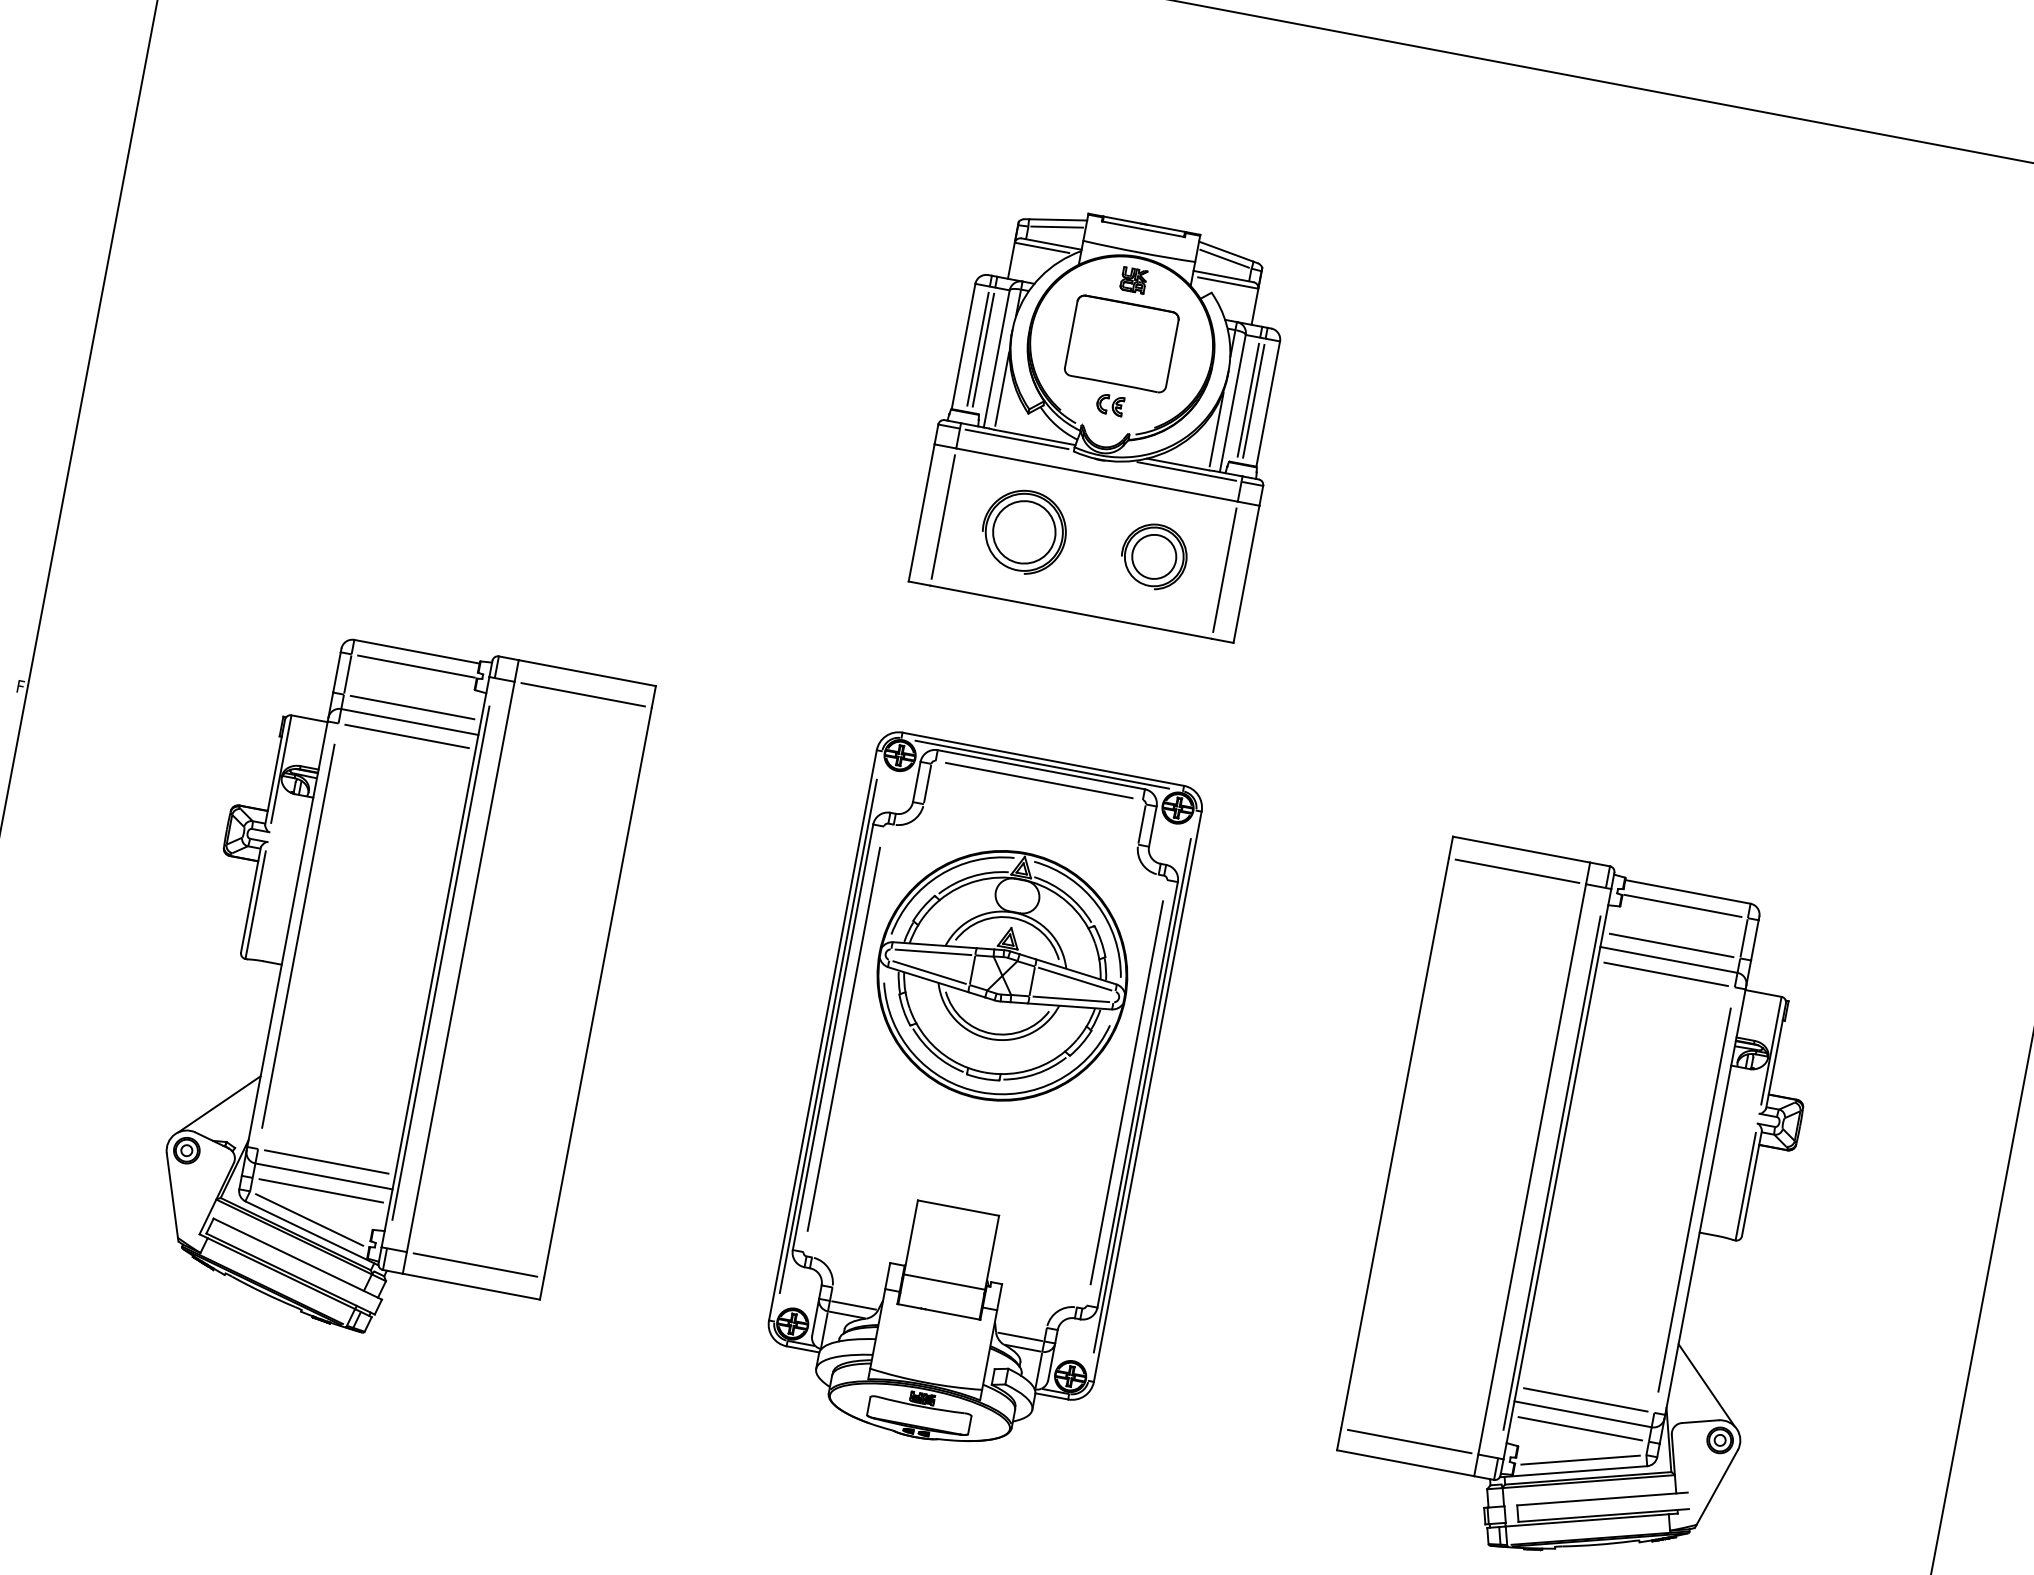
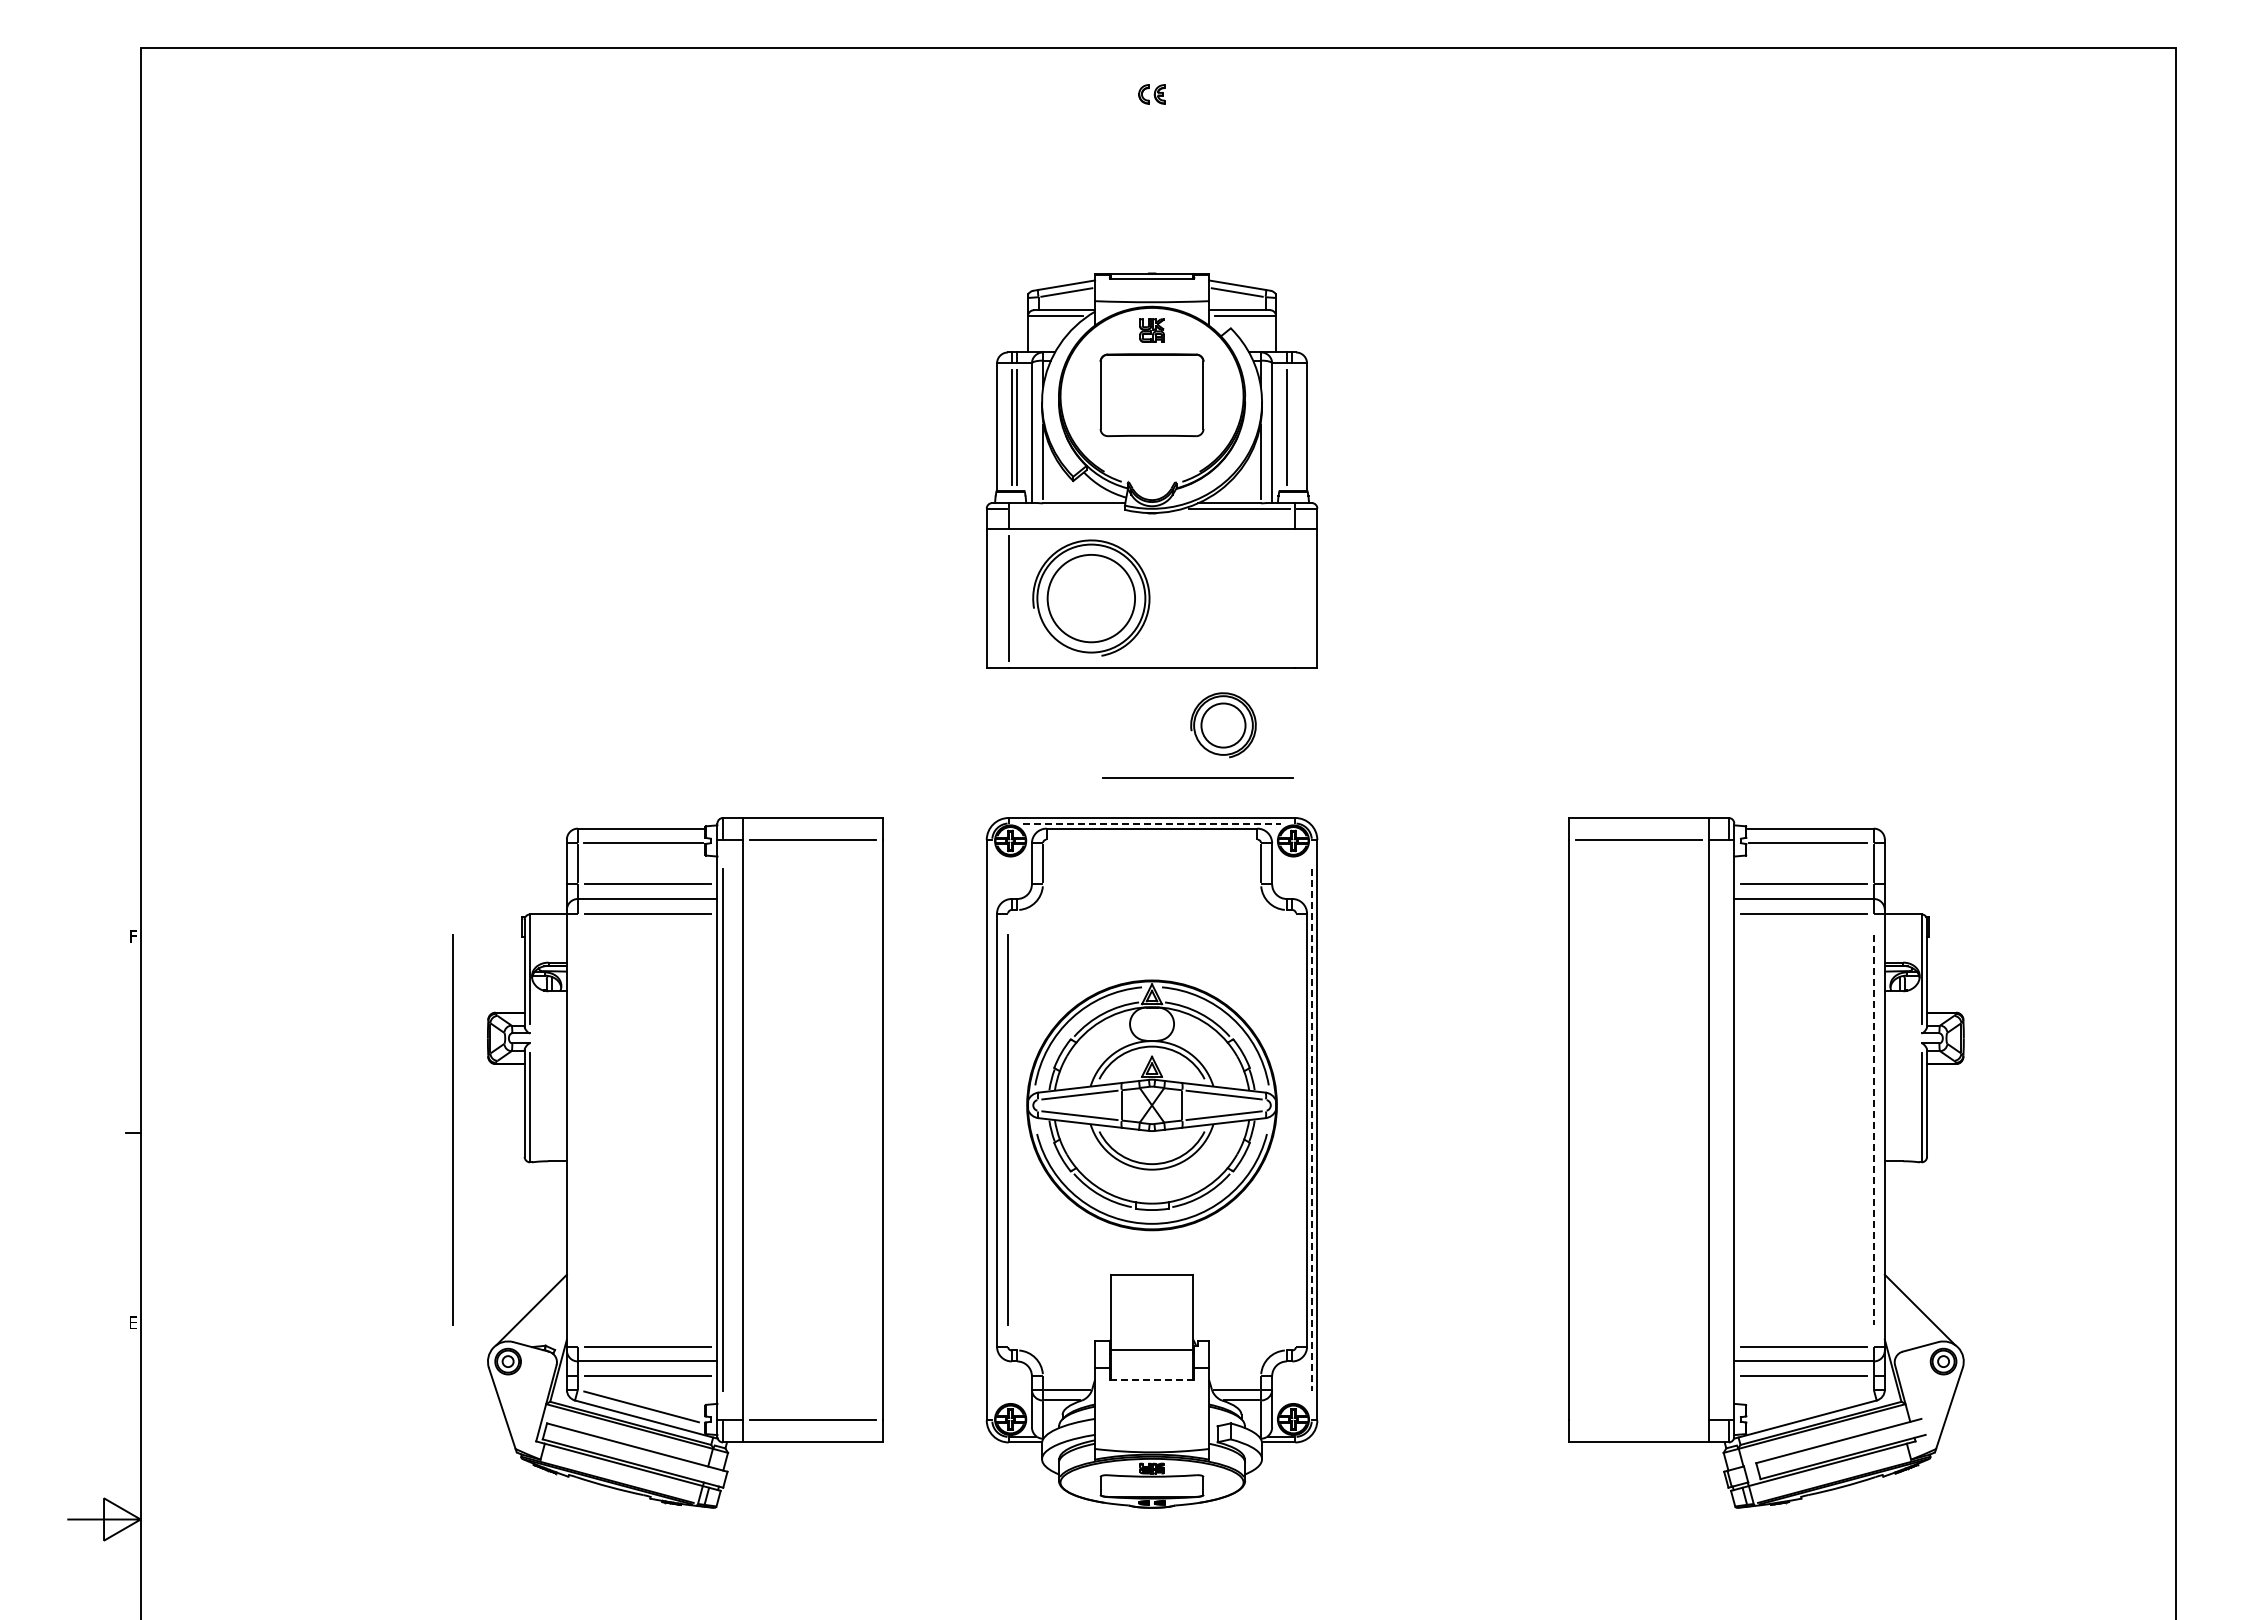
line: (1254, 400) -> (1292, 426), removed
part: (1109, 404) -> (1151, 94), moved
line: (1016, 439) -> (1066, 508), removed
part: (1023, 532) -> (1090, 598), size x1.4
part: (1154, 556) -> (1223, 725), moved
line: (1225, 570) -> (1295, 598), removed
line: (1042, 764) -> (1152, 823), solid -> dashed
line: (1038, 780) -> (1197, 777), moved
part: (1001, 975) -> (1151, 1105), moved
part: (398, 987) -> (685, 1162), moved
line: (828, 1036) -> (992, 1130), removed
line: (1127, 1093) -> (1296, 1130), removed
line: (1141, 1095) -> (1311, 1130), solid -> dashed
line: (1551, 1173) -> (1728, 1130), removed
line: (1694, 1200) -> (1873, 1130), solid -> dashed
line: (939, 1312) -> (1152, 1380), solid -> dashed
line: (1409, 1441) -> (1638, 1420), removed
line: (1580, 1459) -> (1809, 1406), removed

